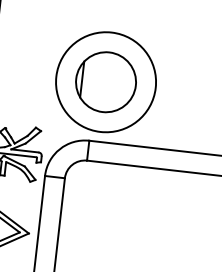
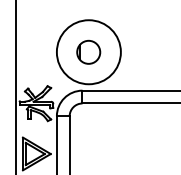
part: (105, 82) -> (88, 52), size x0.6

